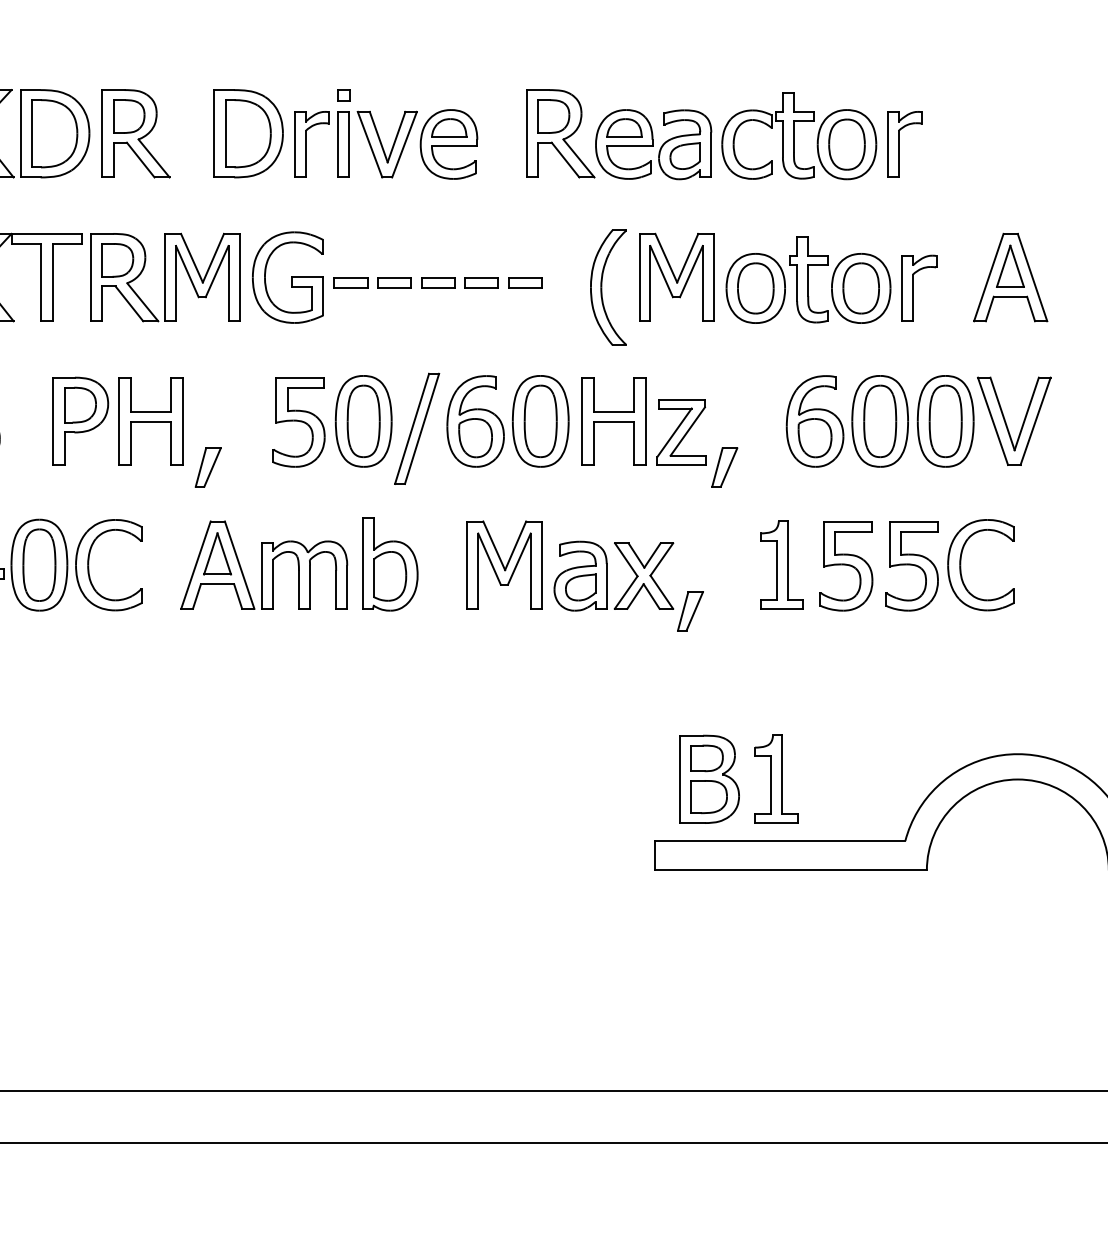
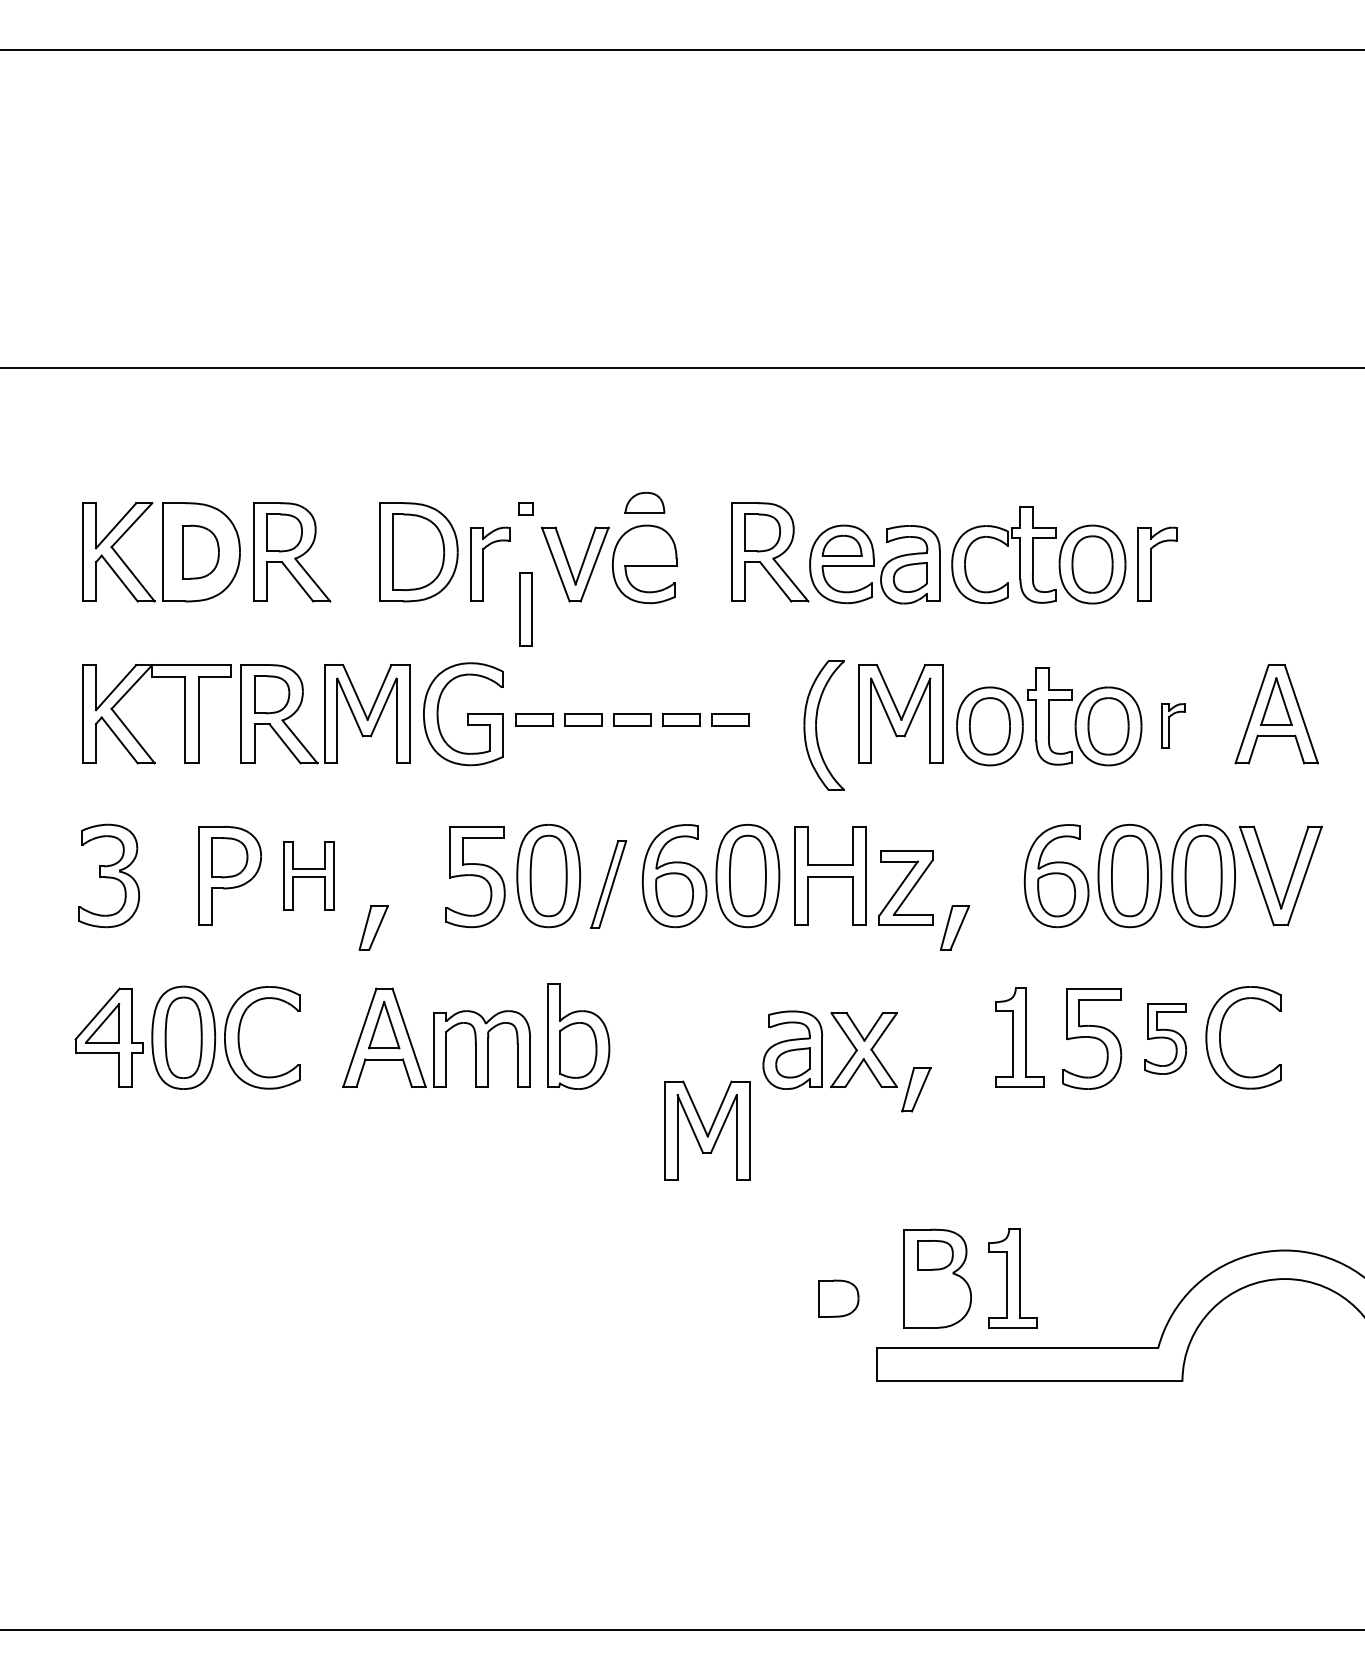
part: (448, 127) -> (644, 502), moved
part: (55, 133) -> (201, 551), size x0.7
part: (343, 144) -> (525, 609), moved
part: (918, 287) -> (1173, 725), size x0.6
part: (151, 420) -> (309, 875), size x0.7
part: (416, 428) -> (608, 884), size x0.7
part: (504, 564) -> (707, 1130), moved
part: (911, 565) -> (1165, 1038), size x0.7
part: (709, 796) -> (838, 1298), moved

